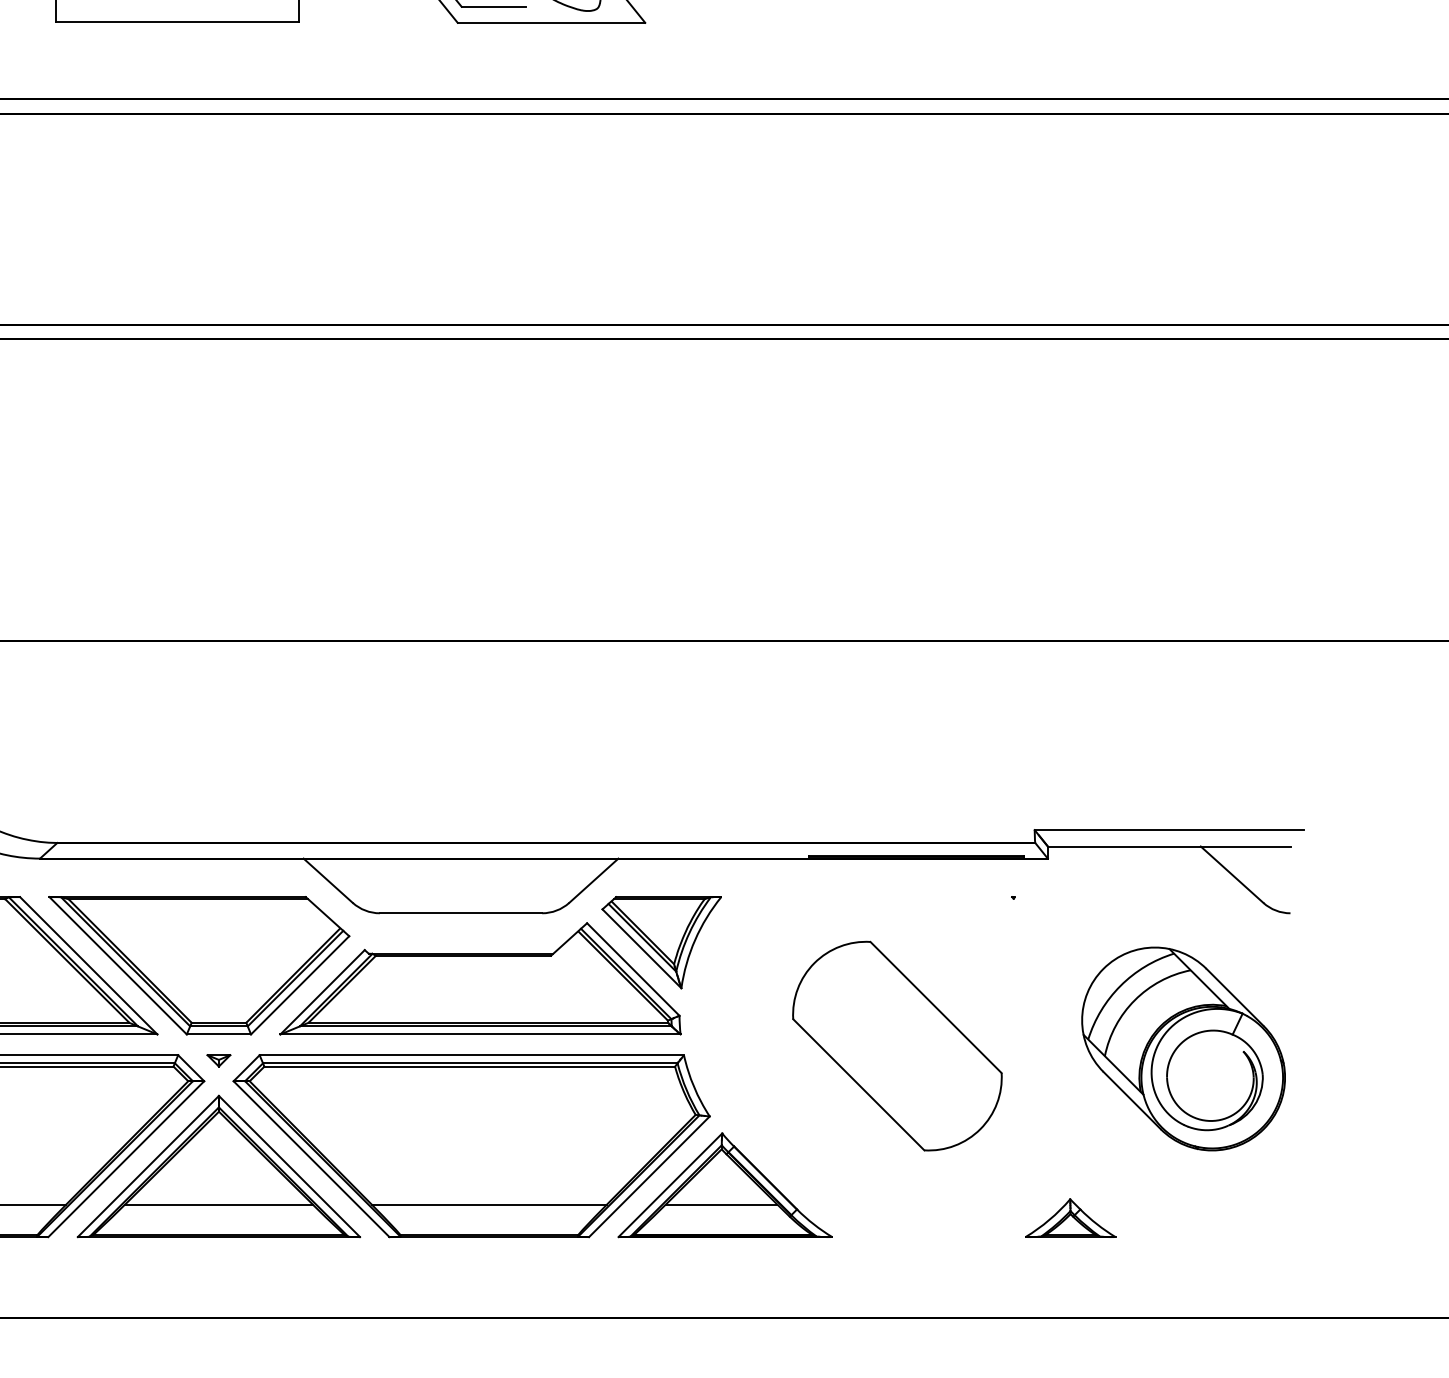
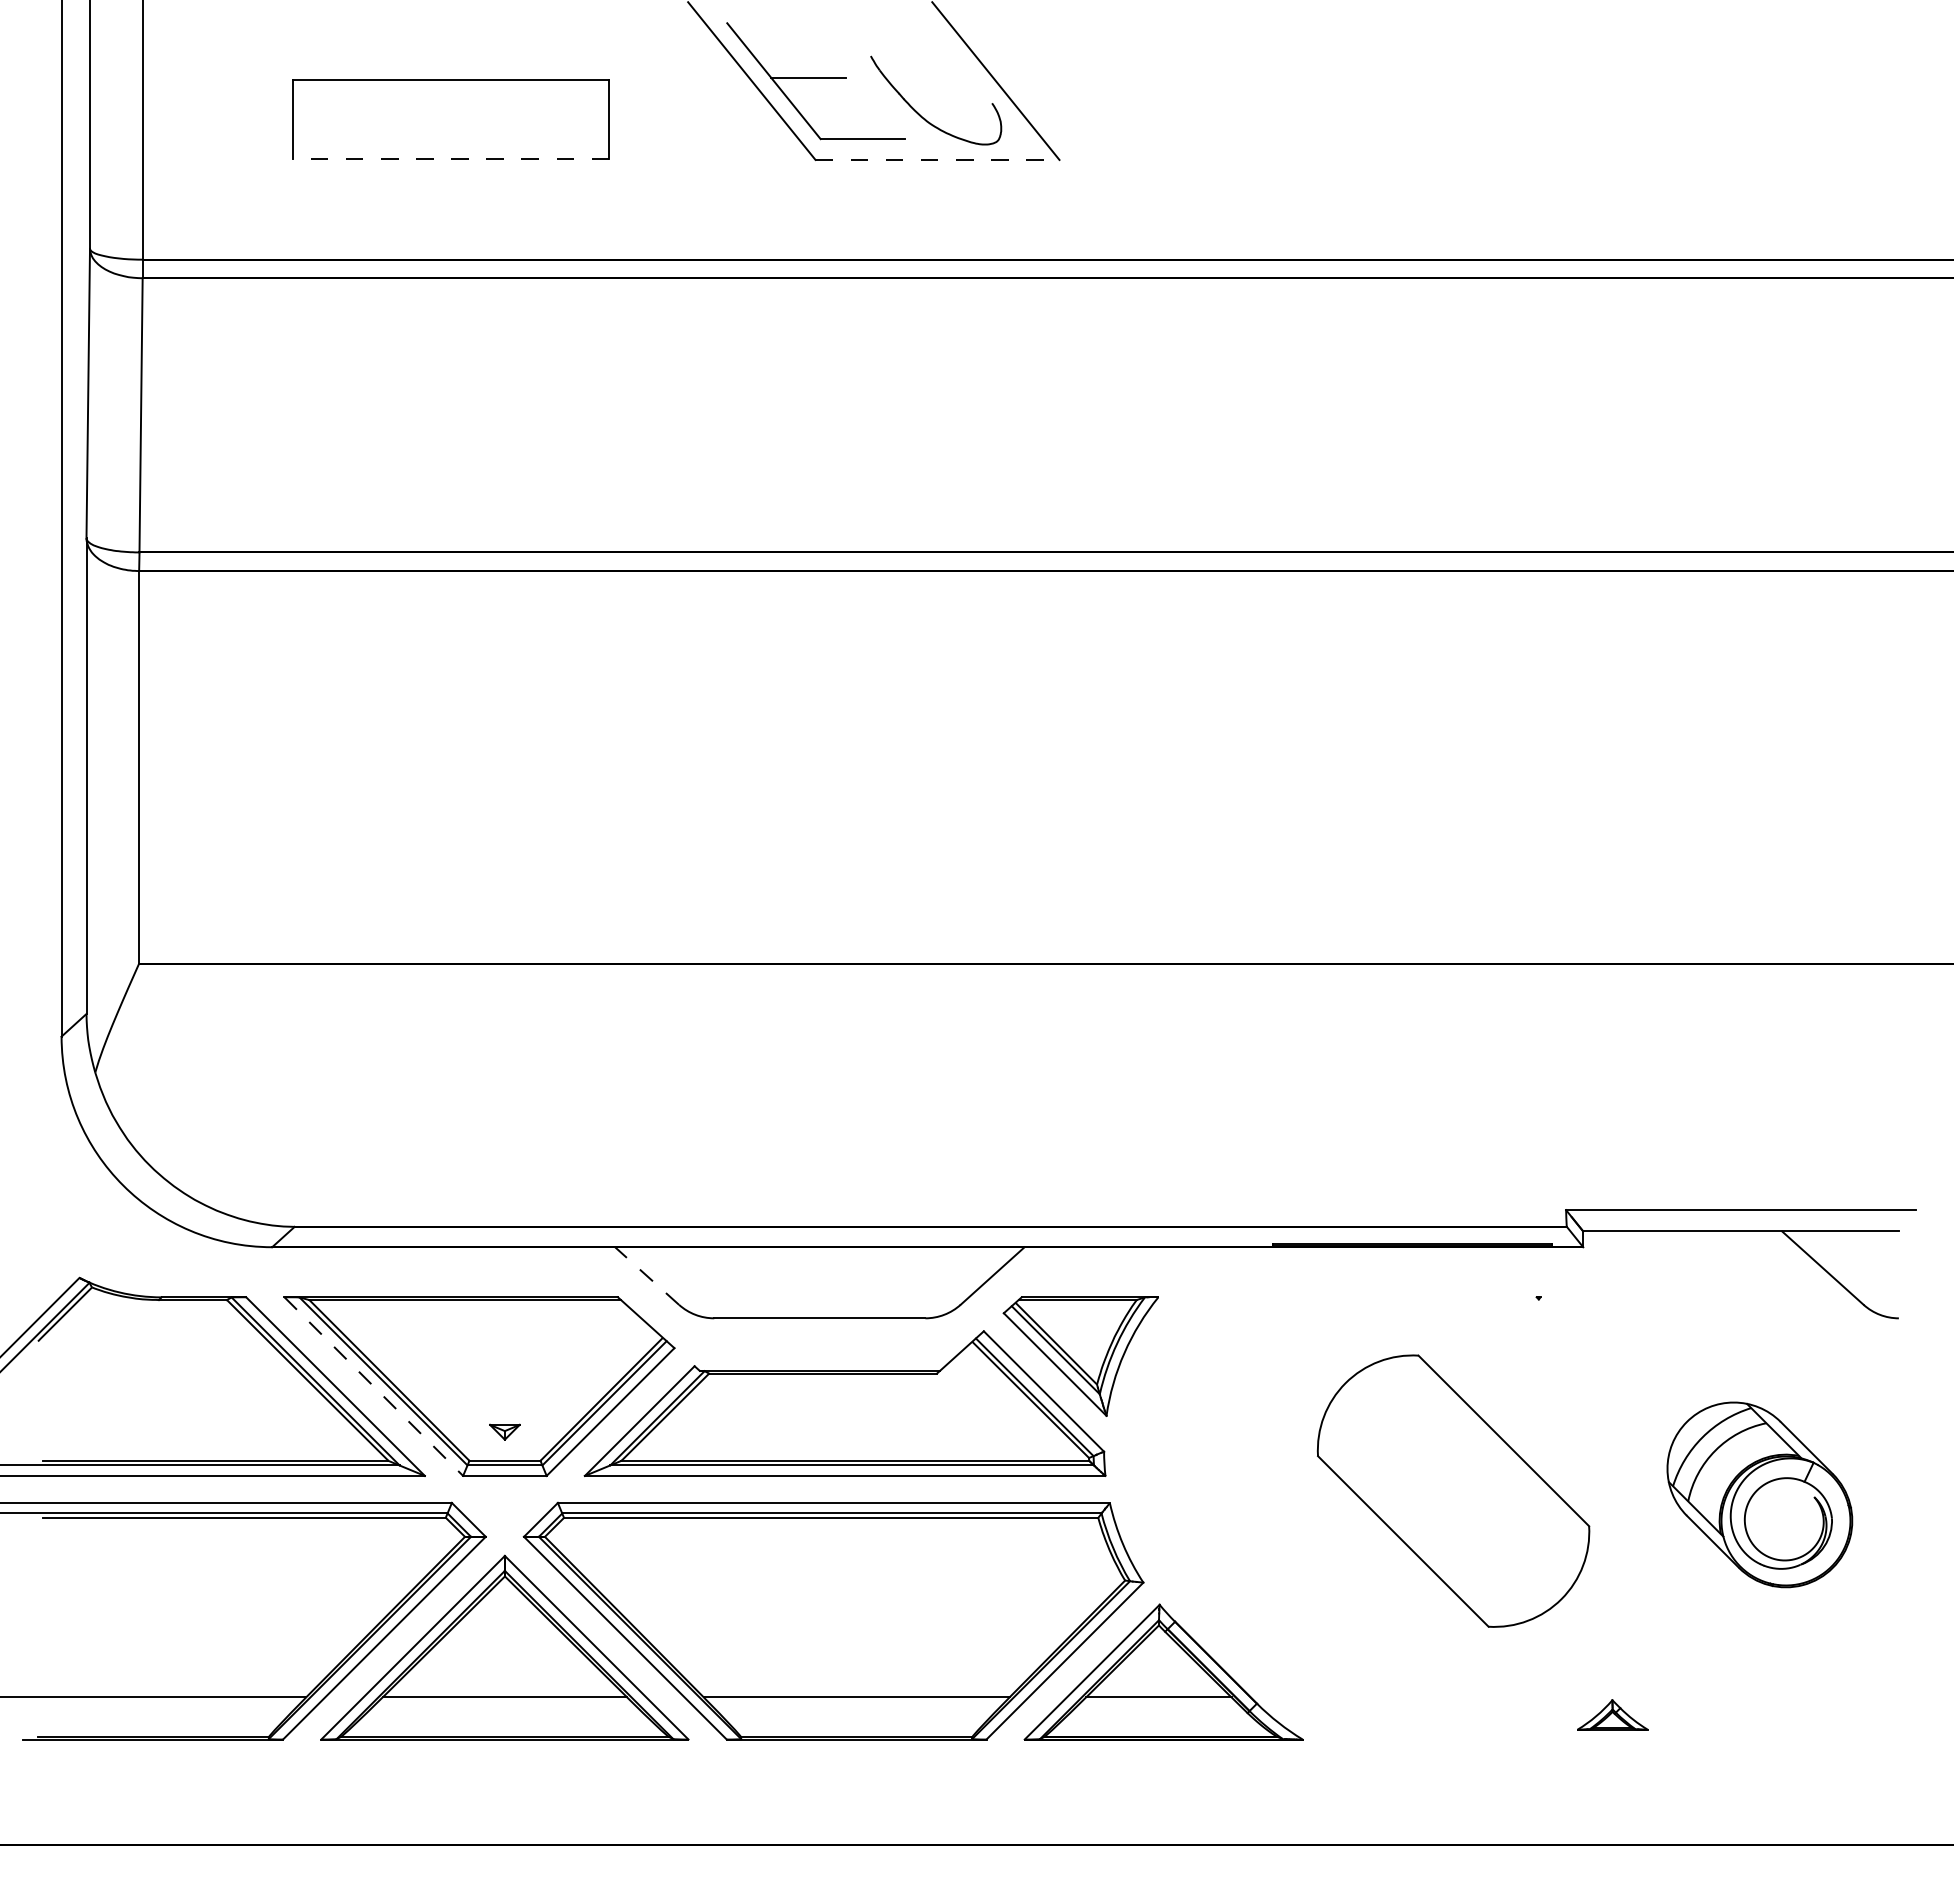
line: (177, 21) -> (451, 158), solid -> dashed
line: (551, 22) -> (937, 159), solid -> dashed
line: (328, 881) -> (647, 1276), solid -> dashed
line: (118, 965) -> (374, 1386), solid -> dashed
part: (897, 1045) -> (1453, 1490), moved
part: (1183, 1048) -> (1759, 1494), size x0.7
part: (218, 1060) -> (504, 1431), moved
part: (1070, 1217) -> (1612, 1714), size x0.6

